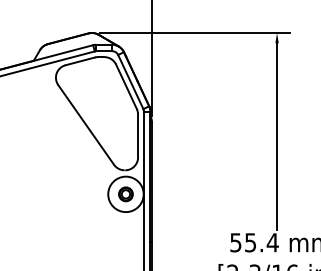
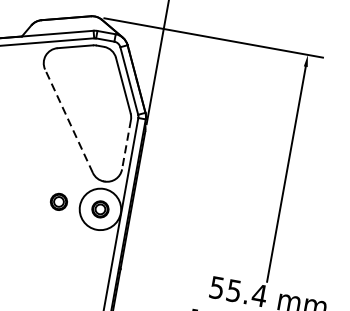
line: (86, 124) -> (69, 120), solid -> dashed
line: (138, 136) -> (126, 145), solid -> dashed
part: (89, 194) -> (58, 201), added

